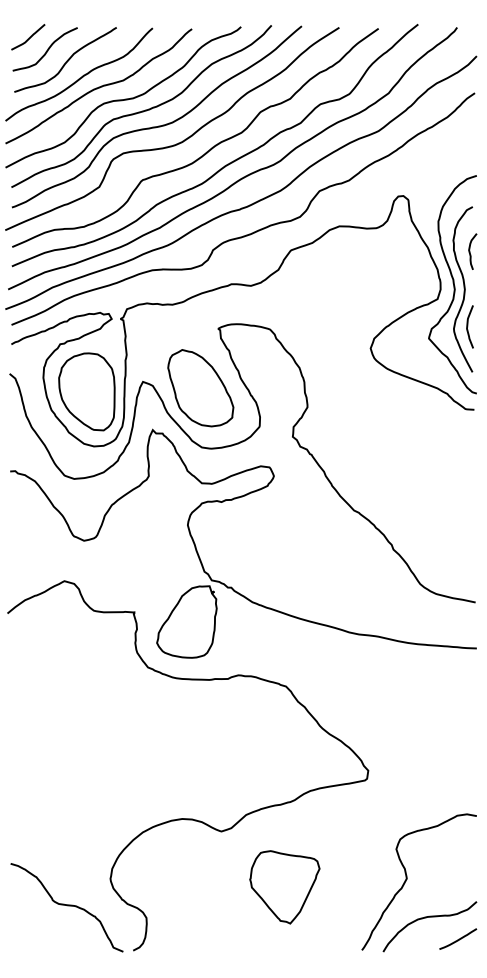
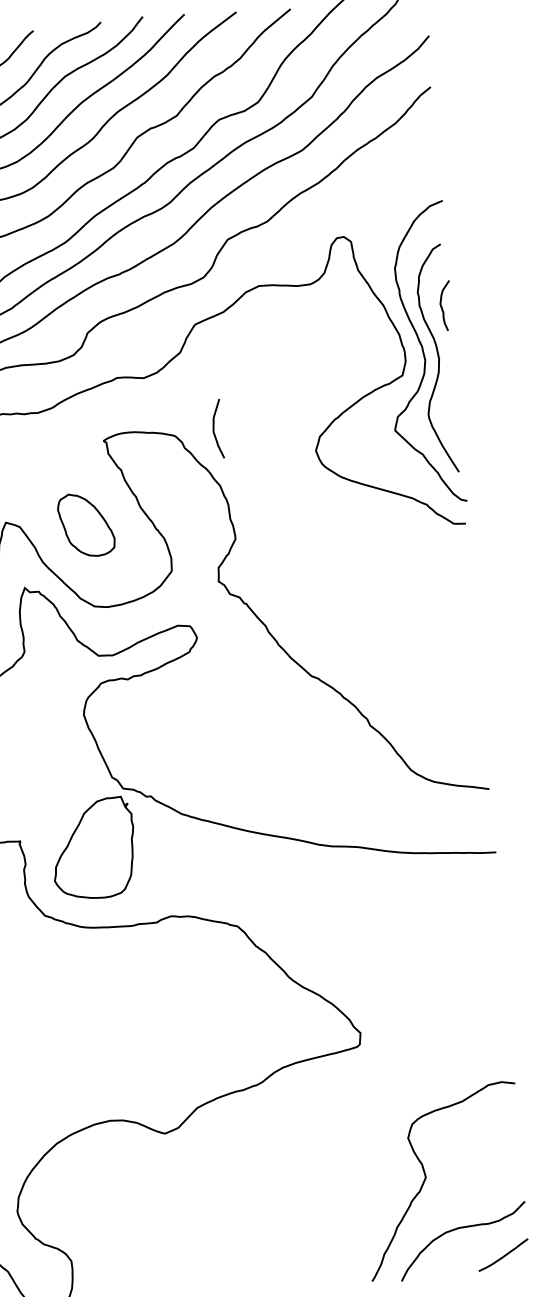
curve: (468, 326) -> (215, 428), moved
part: (200, 388) -> (85, 525), size x0.6
part: (284, 887) -> (258, 1203), removed

